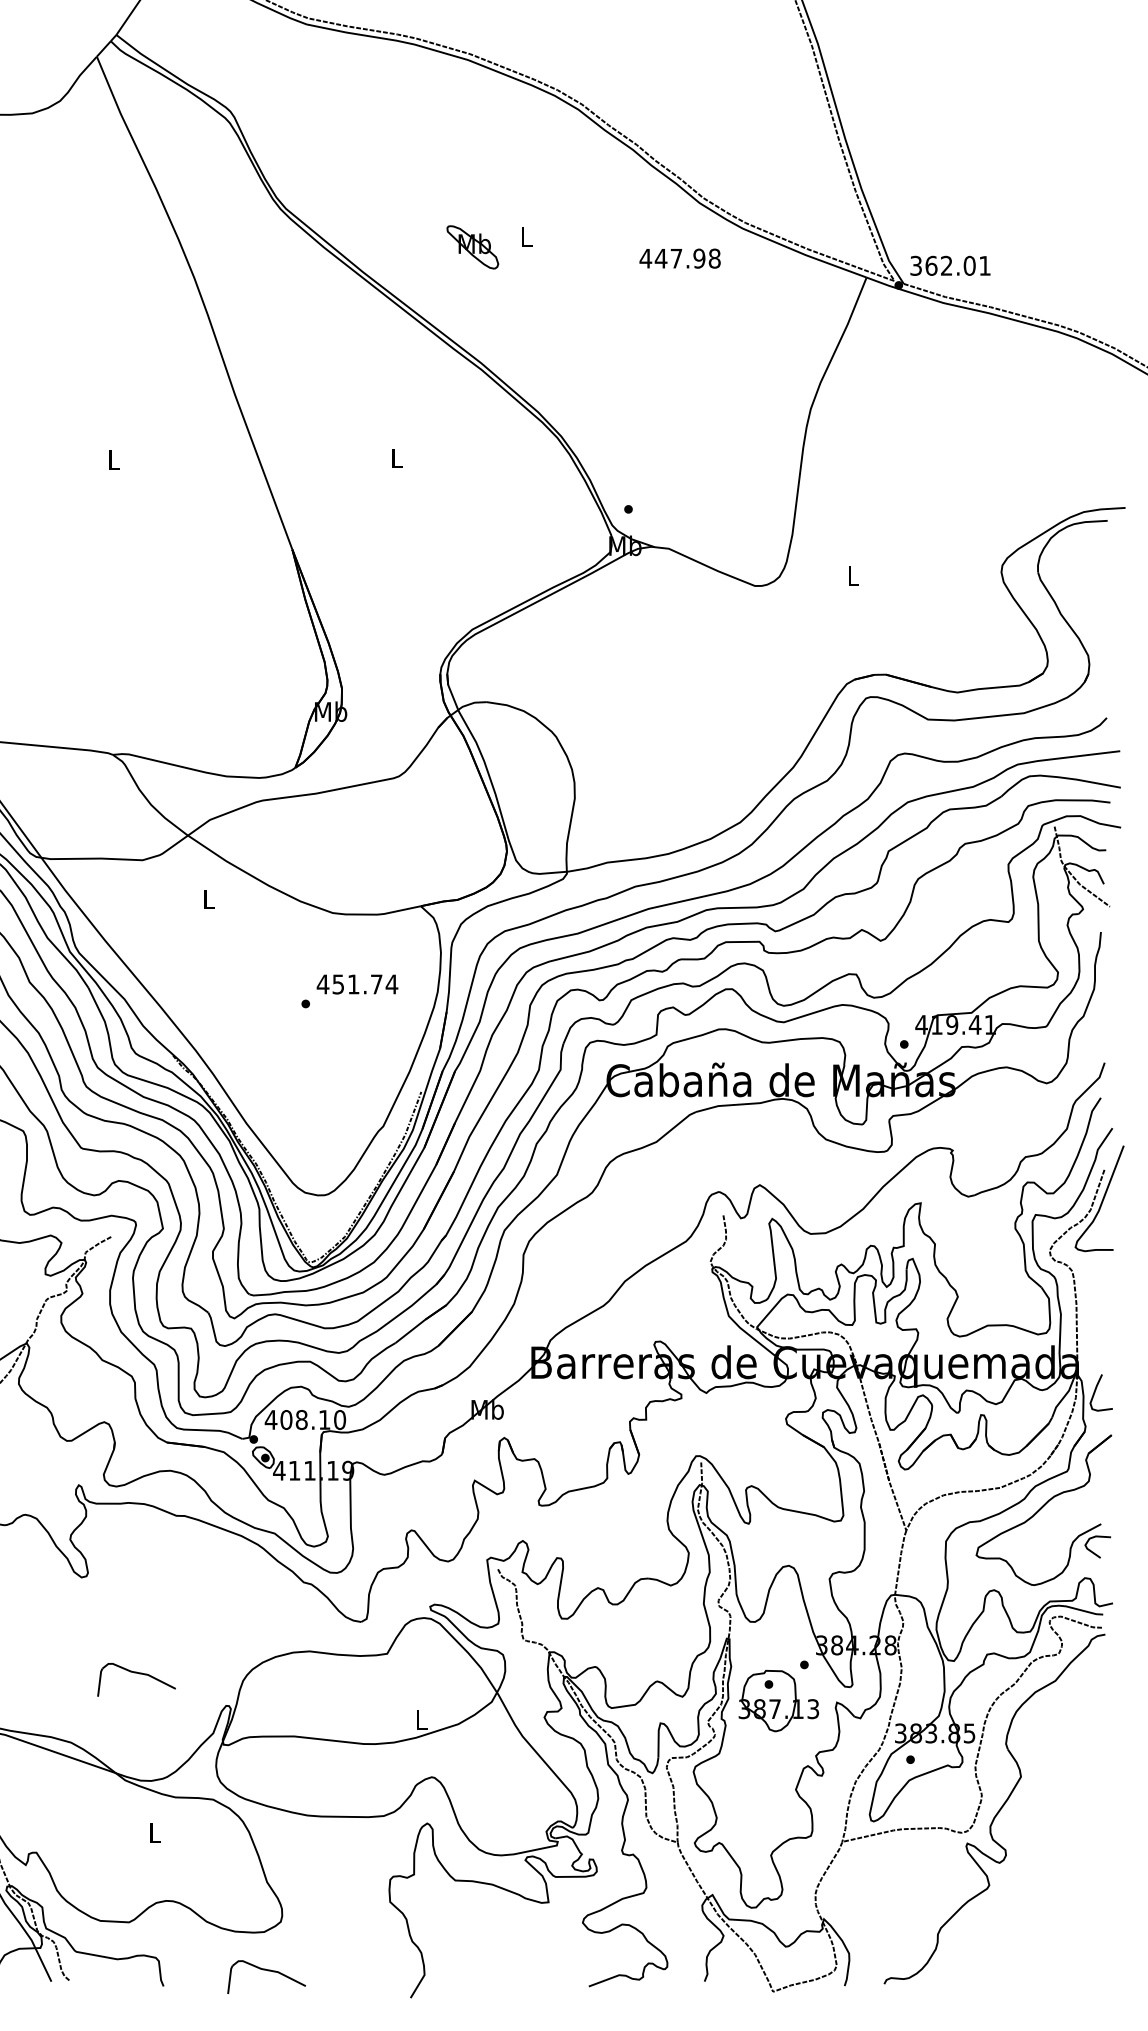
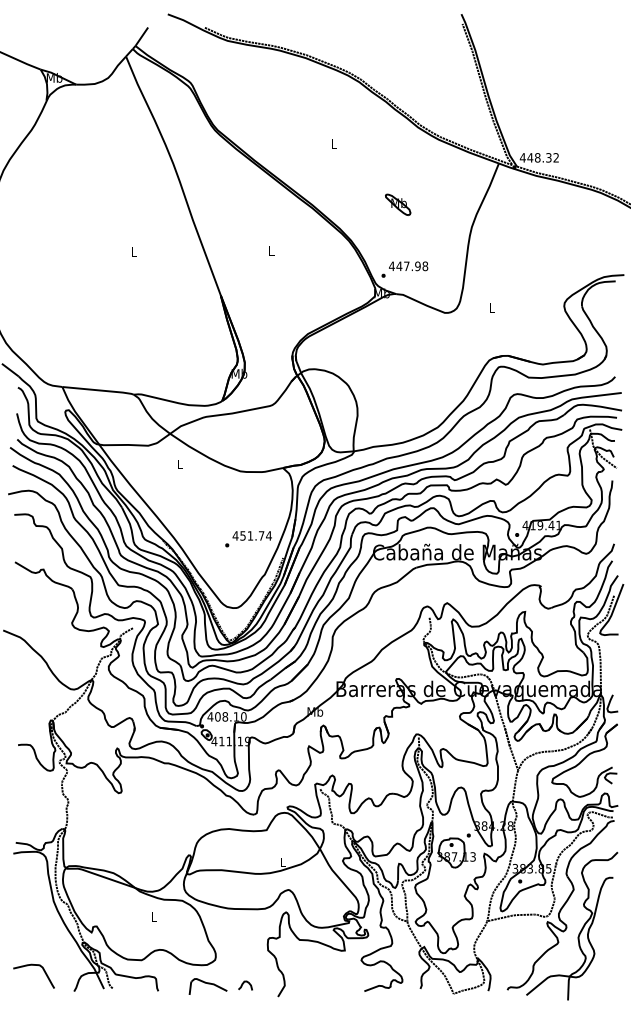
part: (473, 246) -> (398, 204), moved
text: (679, 258) -> (408, 266), moved
text: (948, 265) -> (538, 157), 362.01 -> 448.32
text: (349, 991) -> (248, 539), moved
part: (134, 1679) -> (144, 842), removed
part: (1035, 1860) -> (580, 930), added
curve: (341, 1970) -> (244, 983), added

